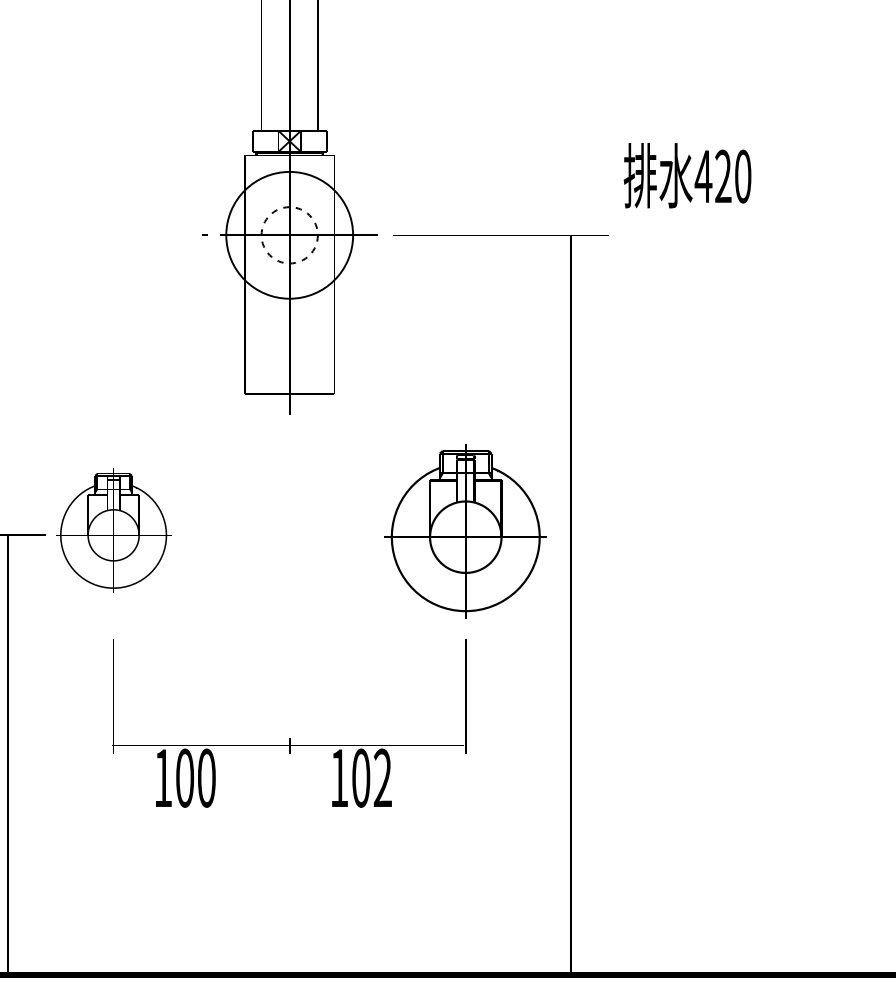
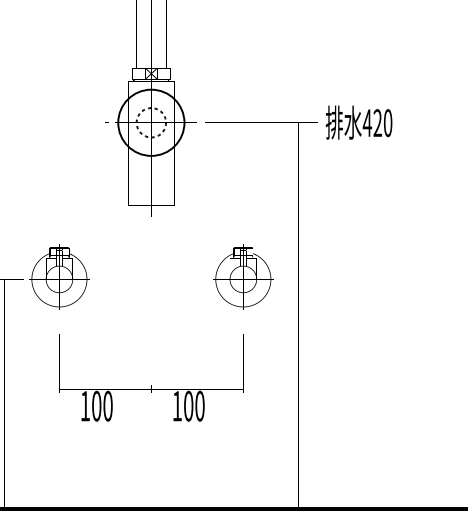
text: (686, 175) -> (358, 122), moved
part: (466, 529) -> (243, 276), size x0.71
text: (381, 778) -> (199, 406), 102 -> 100

